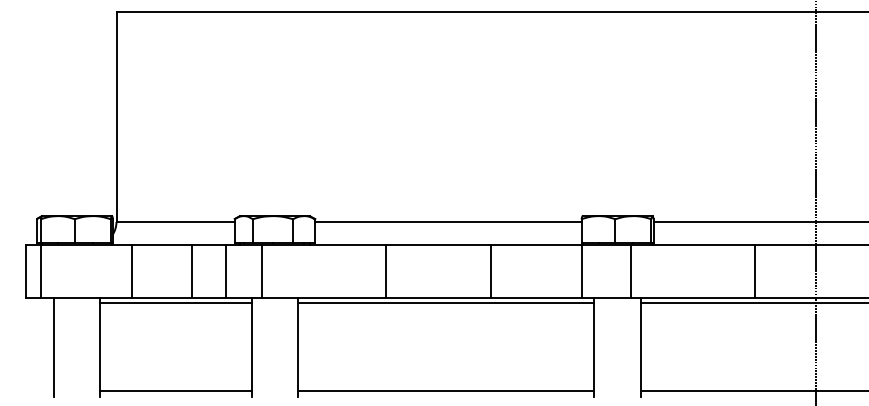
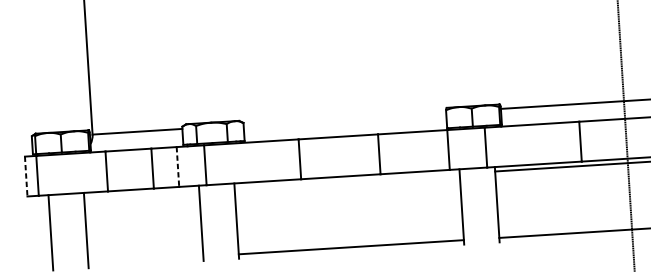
line: (448, 221) -> (344, 118), removed
line: (26, 271) -> (26, 176), solid -> dashed
line: (225, 271) -> (177, 167), solid -> dashed
line: (175, 303) -> (141, 193), removed
line: (446, 303) -> (347, 180), removed
line: (175, 390) -> (145, 259), removed

